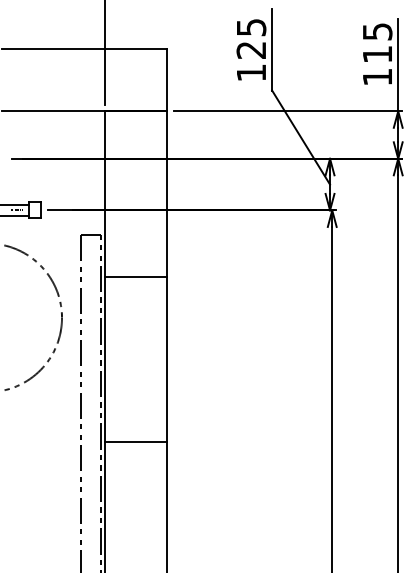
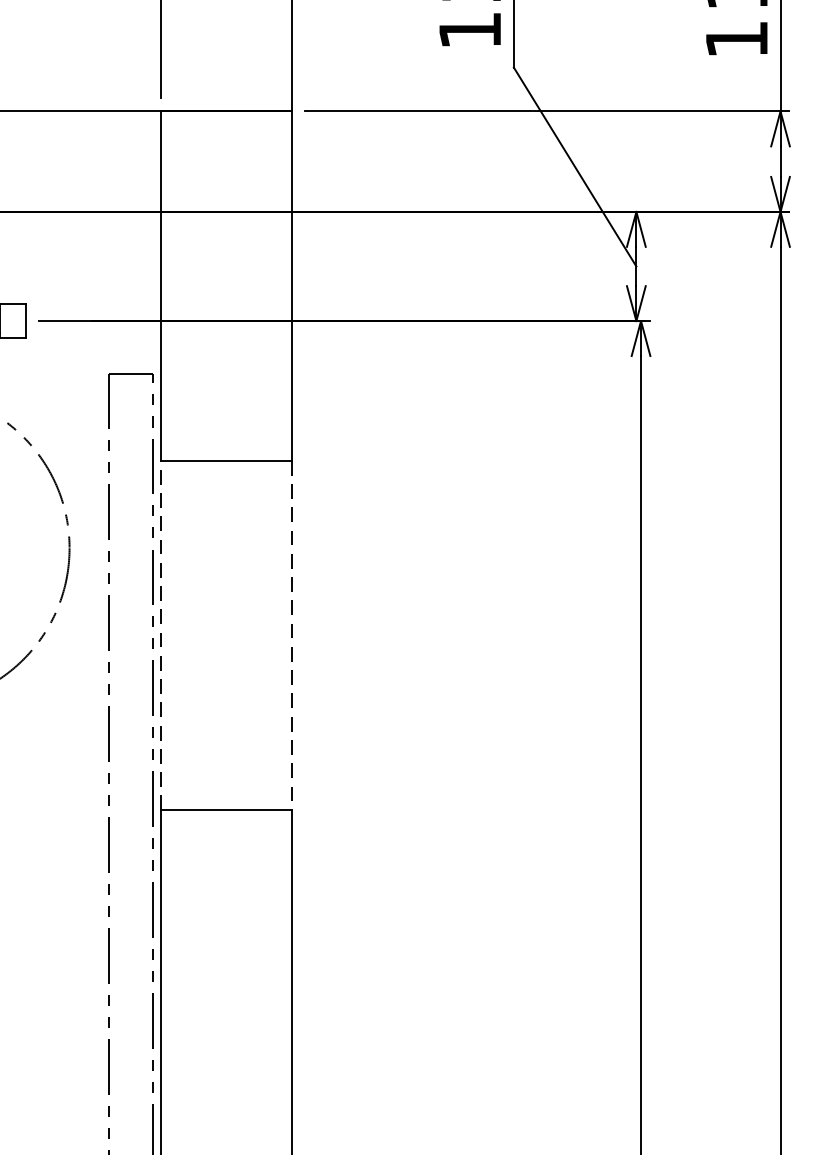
line: (105, 359) -> (161, 636), solid -> dashed
line: (167, 359) -> (292, 636), solid -> dashed

